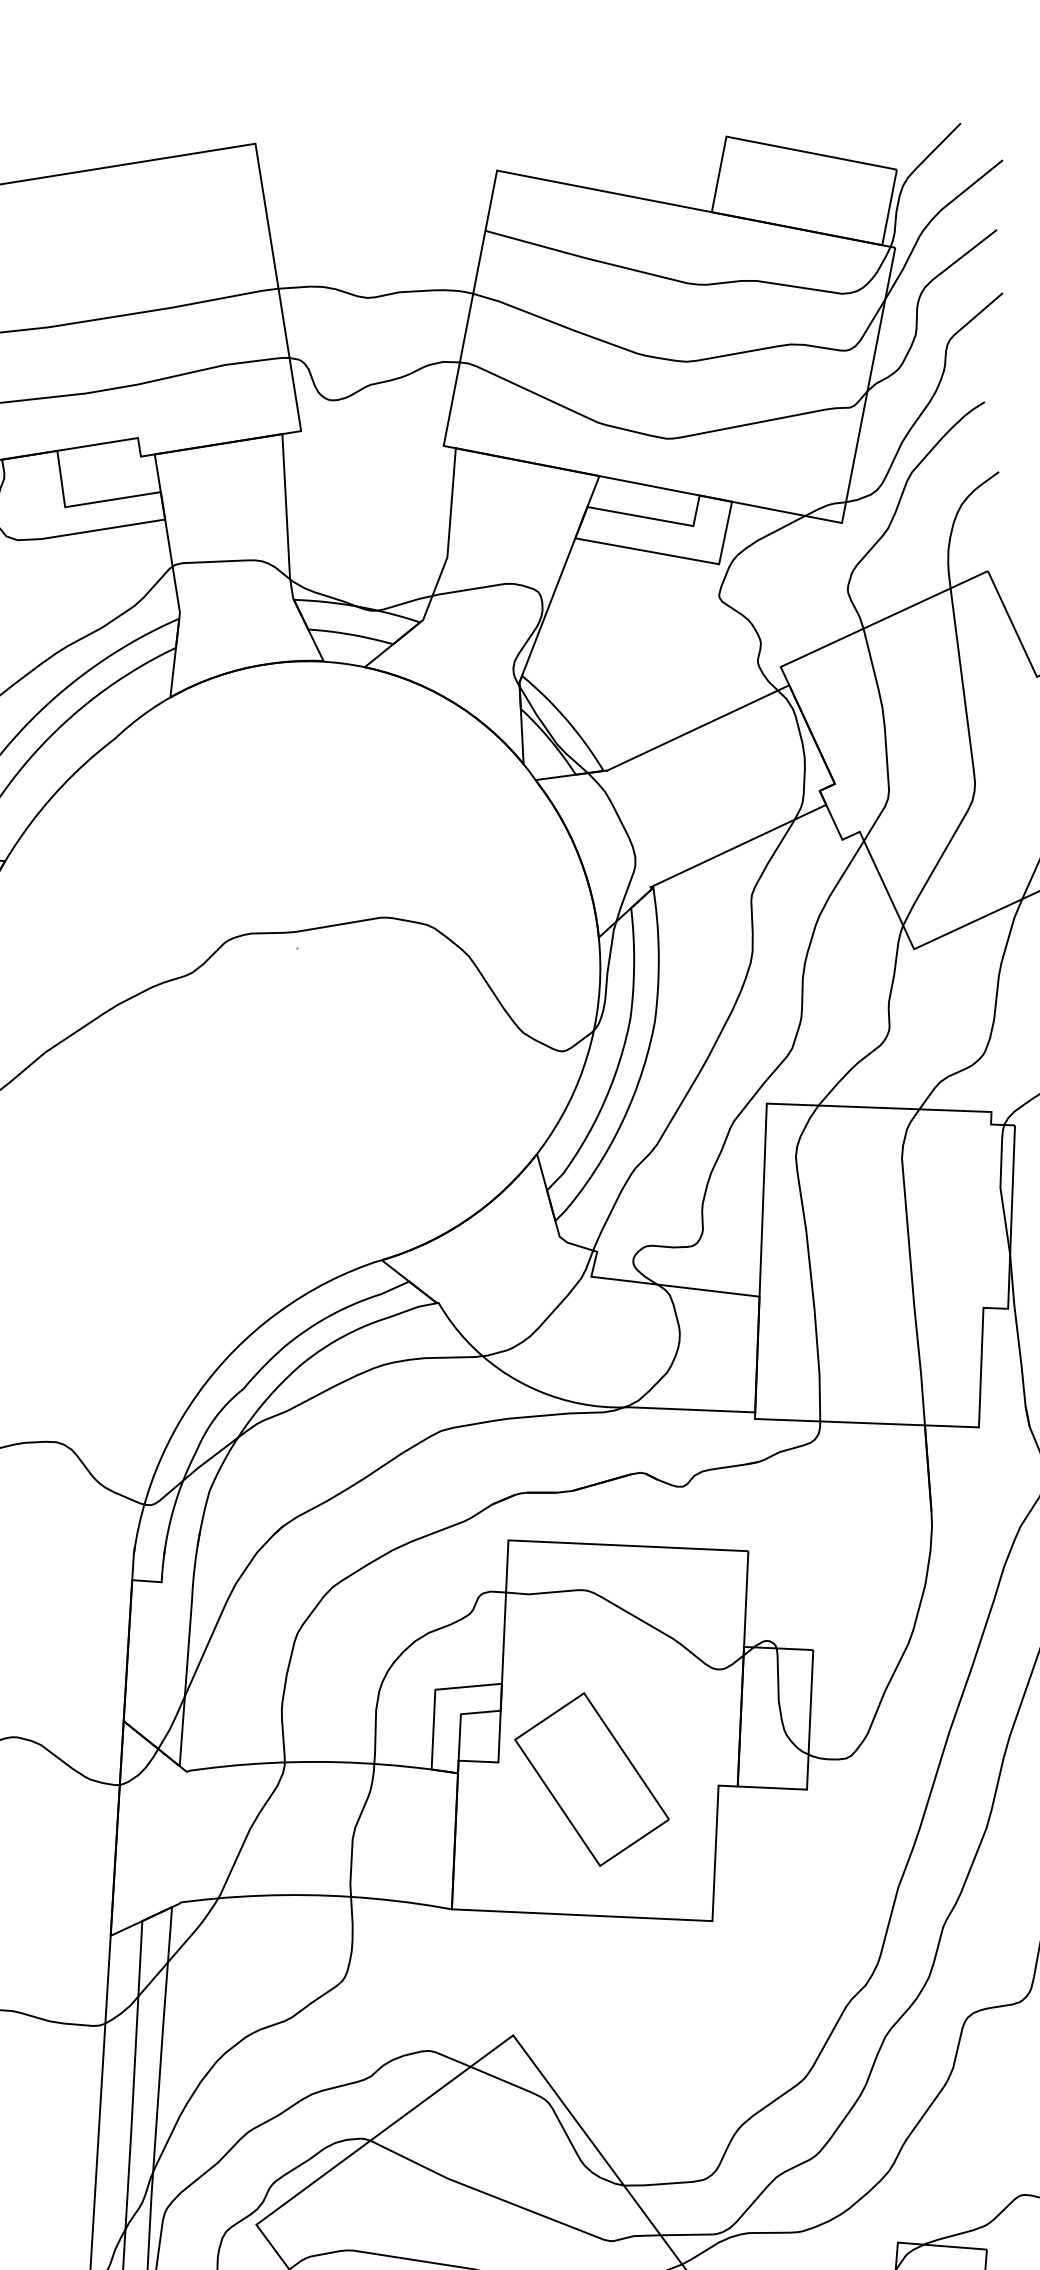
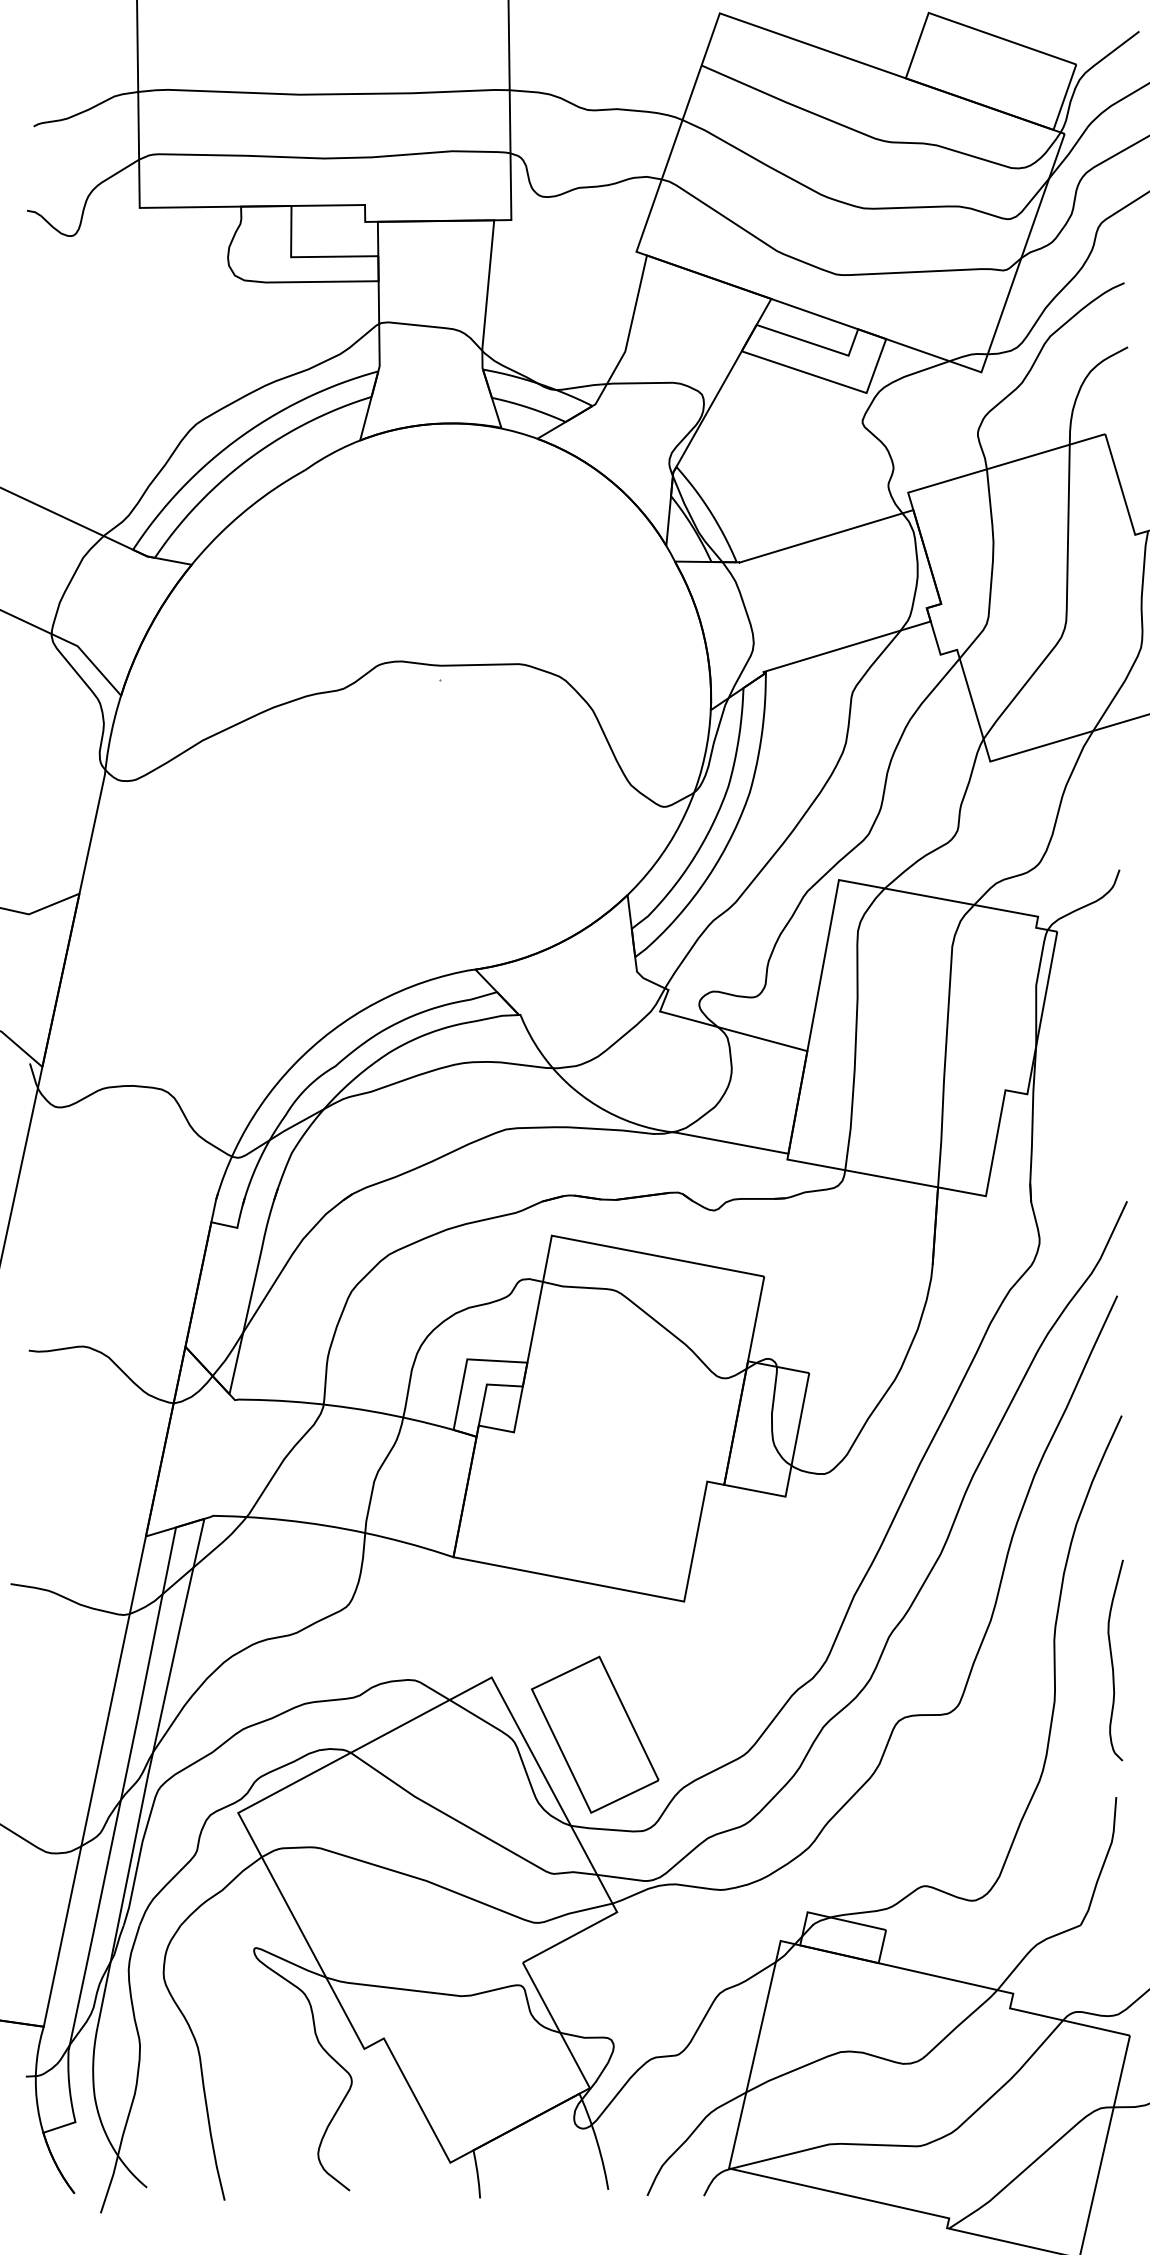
part: (592, 1779) -> (595, 1734), moved

